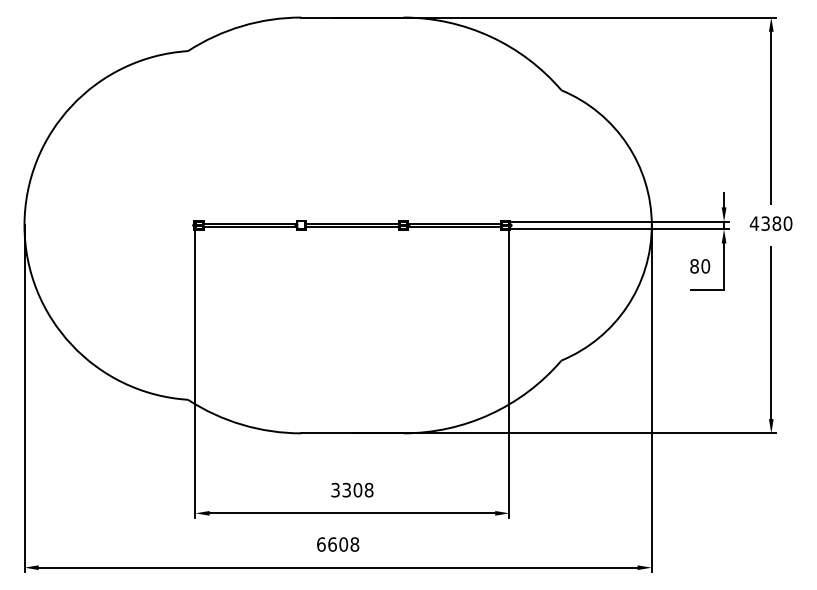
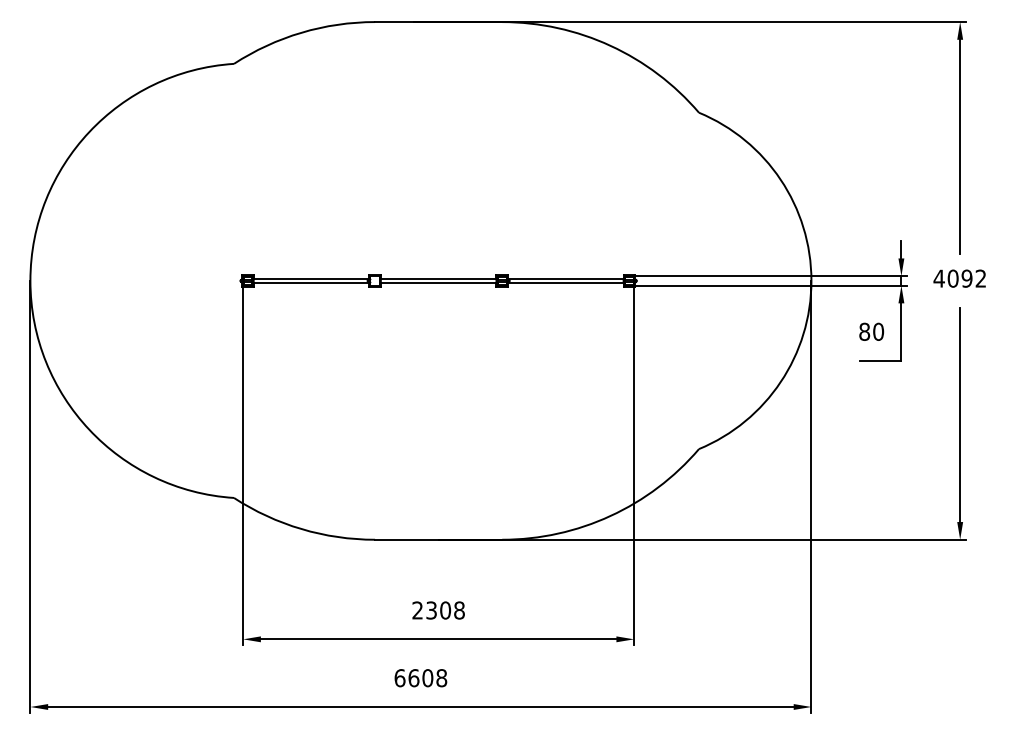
text: (776, 223) -> (966, 278), 4380 -> 4092
text: (335, 490) -> (417, 610), 3308 -> 2308

